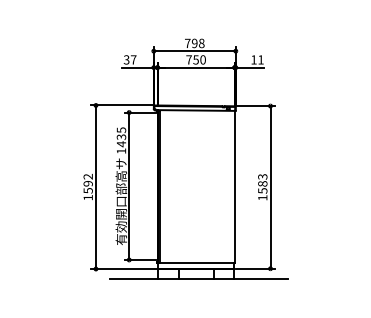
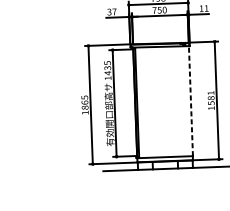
text: (262, 176) -> (210, 92), 1583 -> 1581
text: (87, 183) -> (84, 102), 1592 -> 1865
line: (234, 186) -> (190, 100), solid -> dashed

